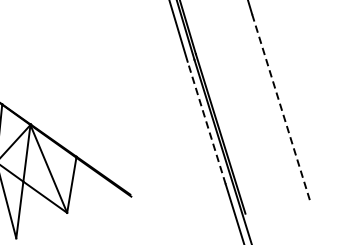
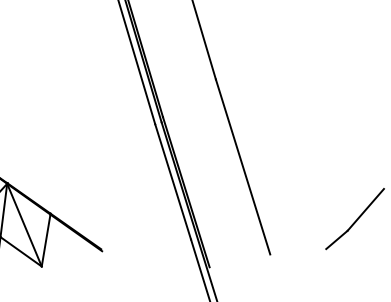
line: (281, 106) -> (243, 166), dashed -> solid
line: (206, 122) -> (172, 181), dashed -> solid

